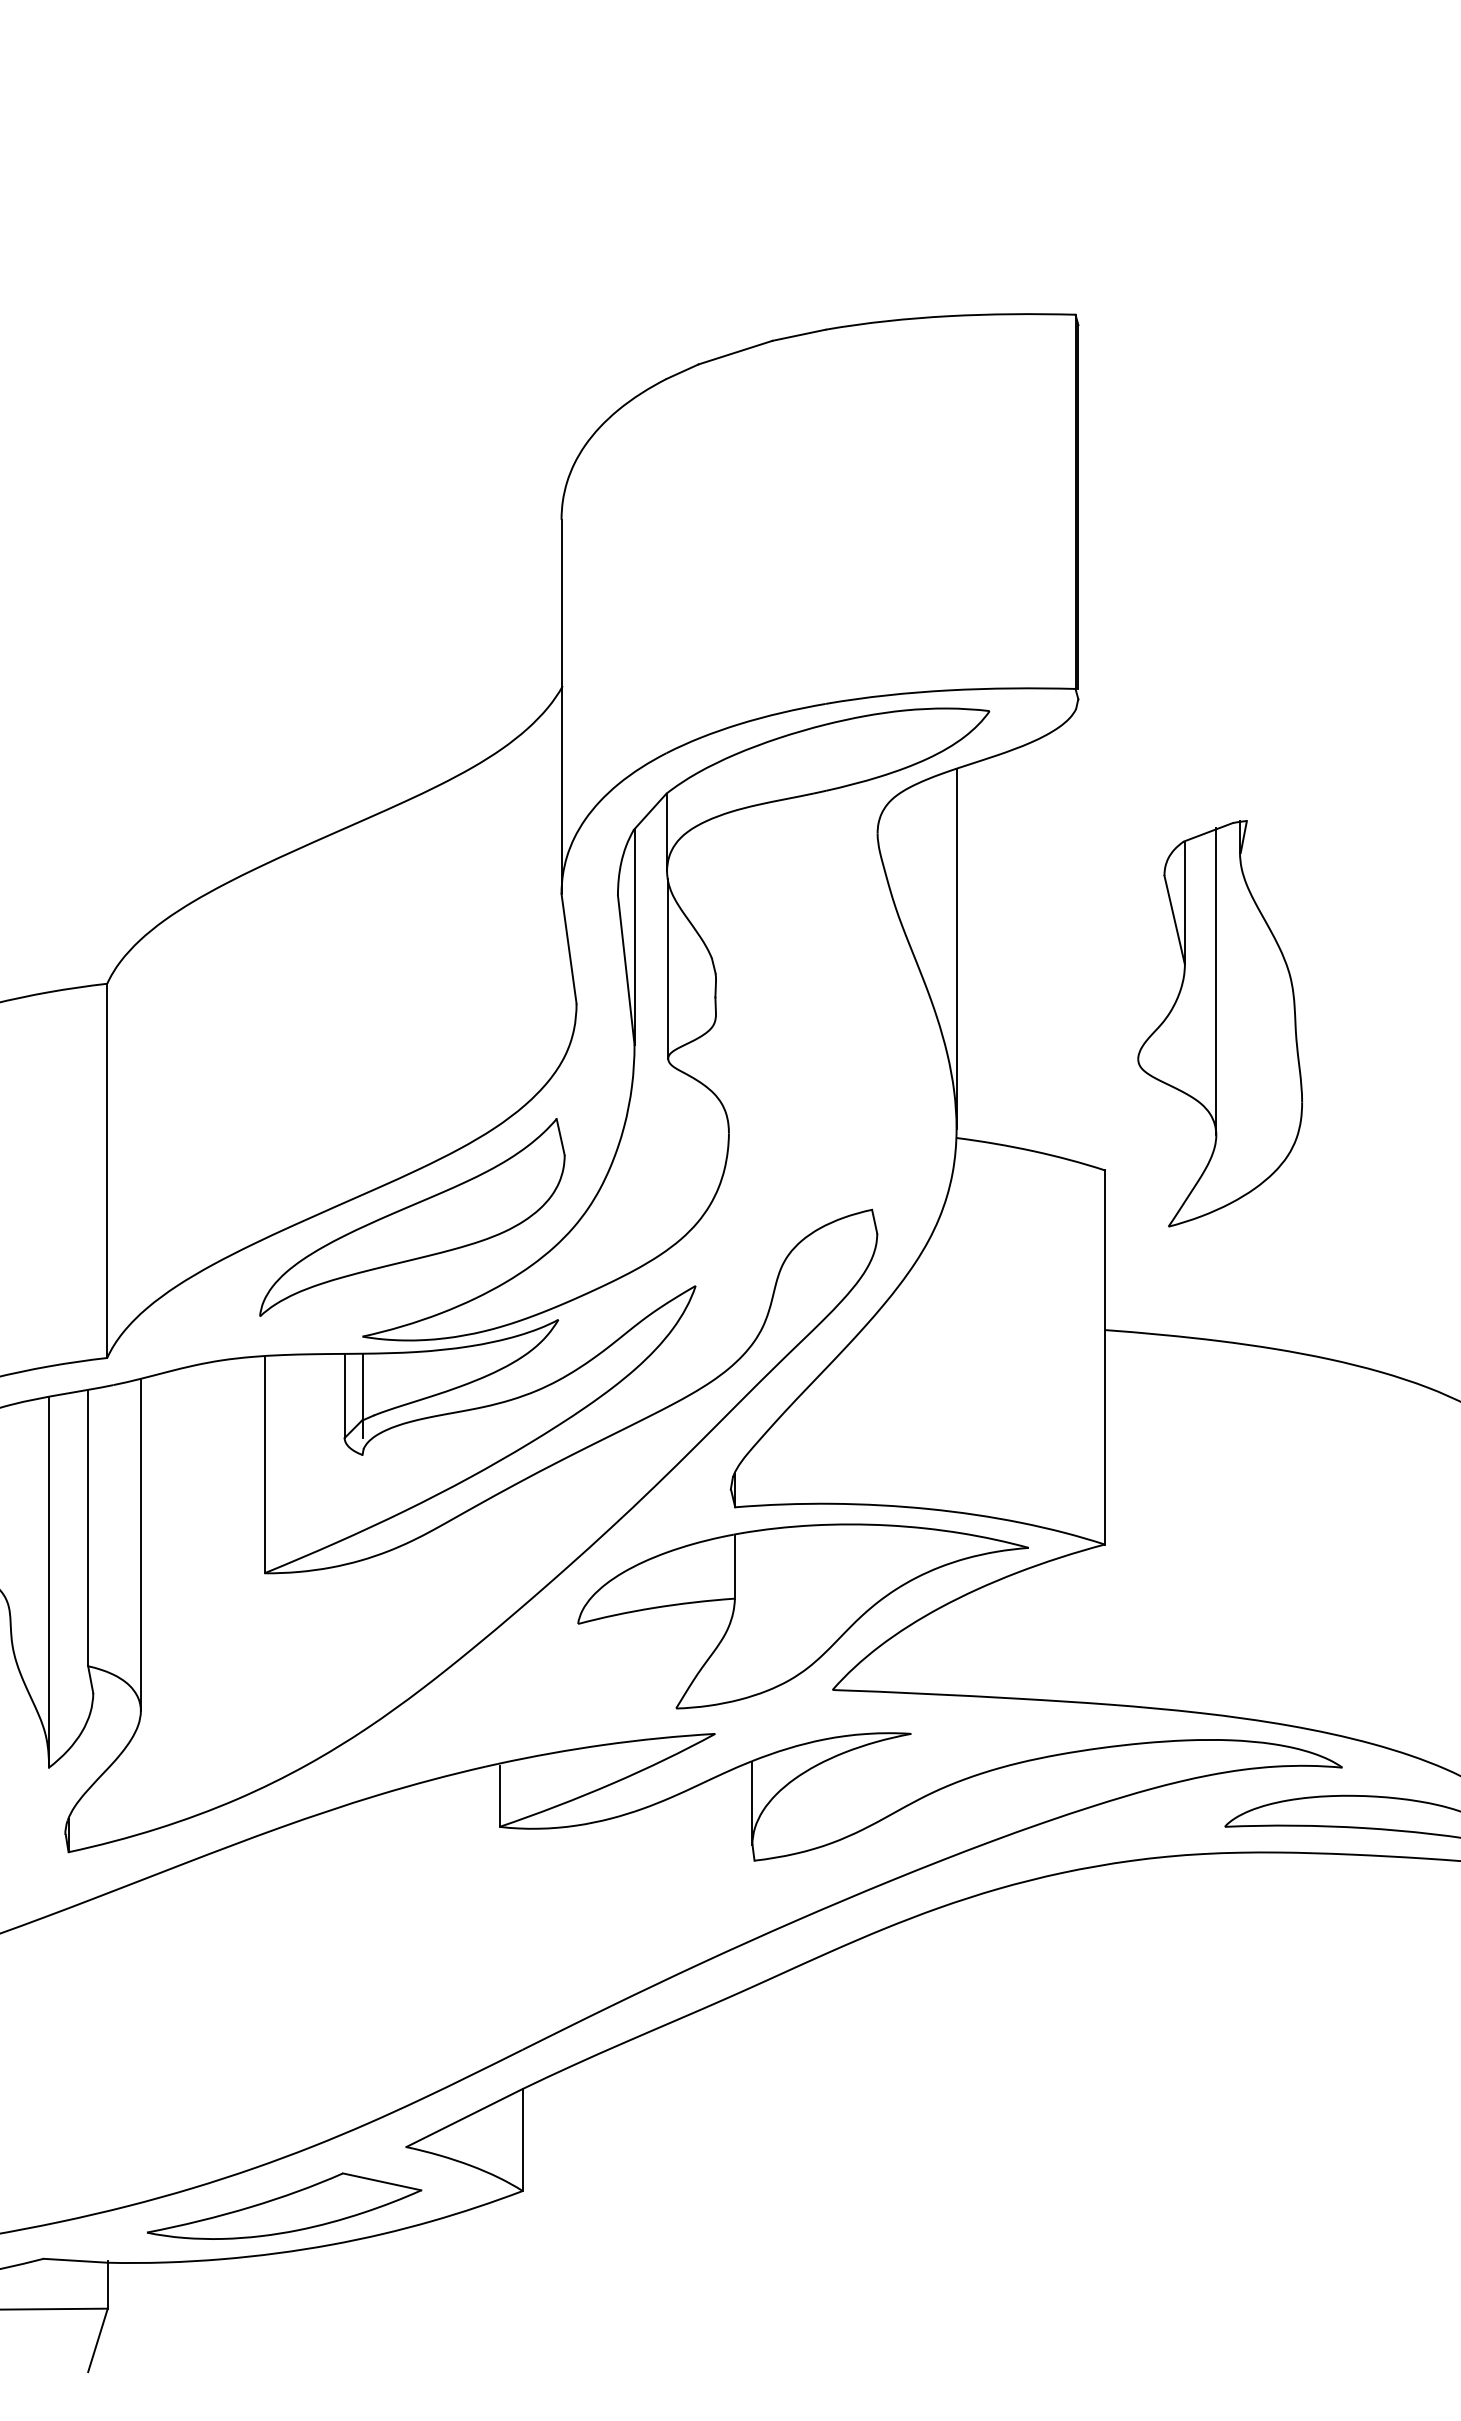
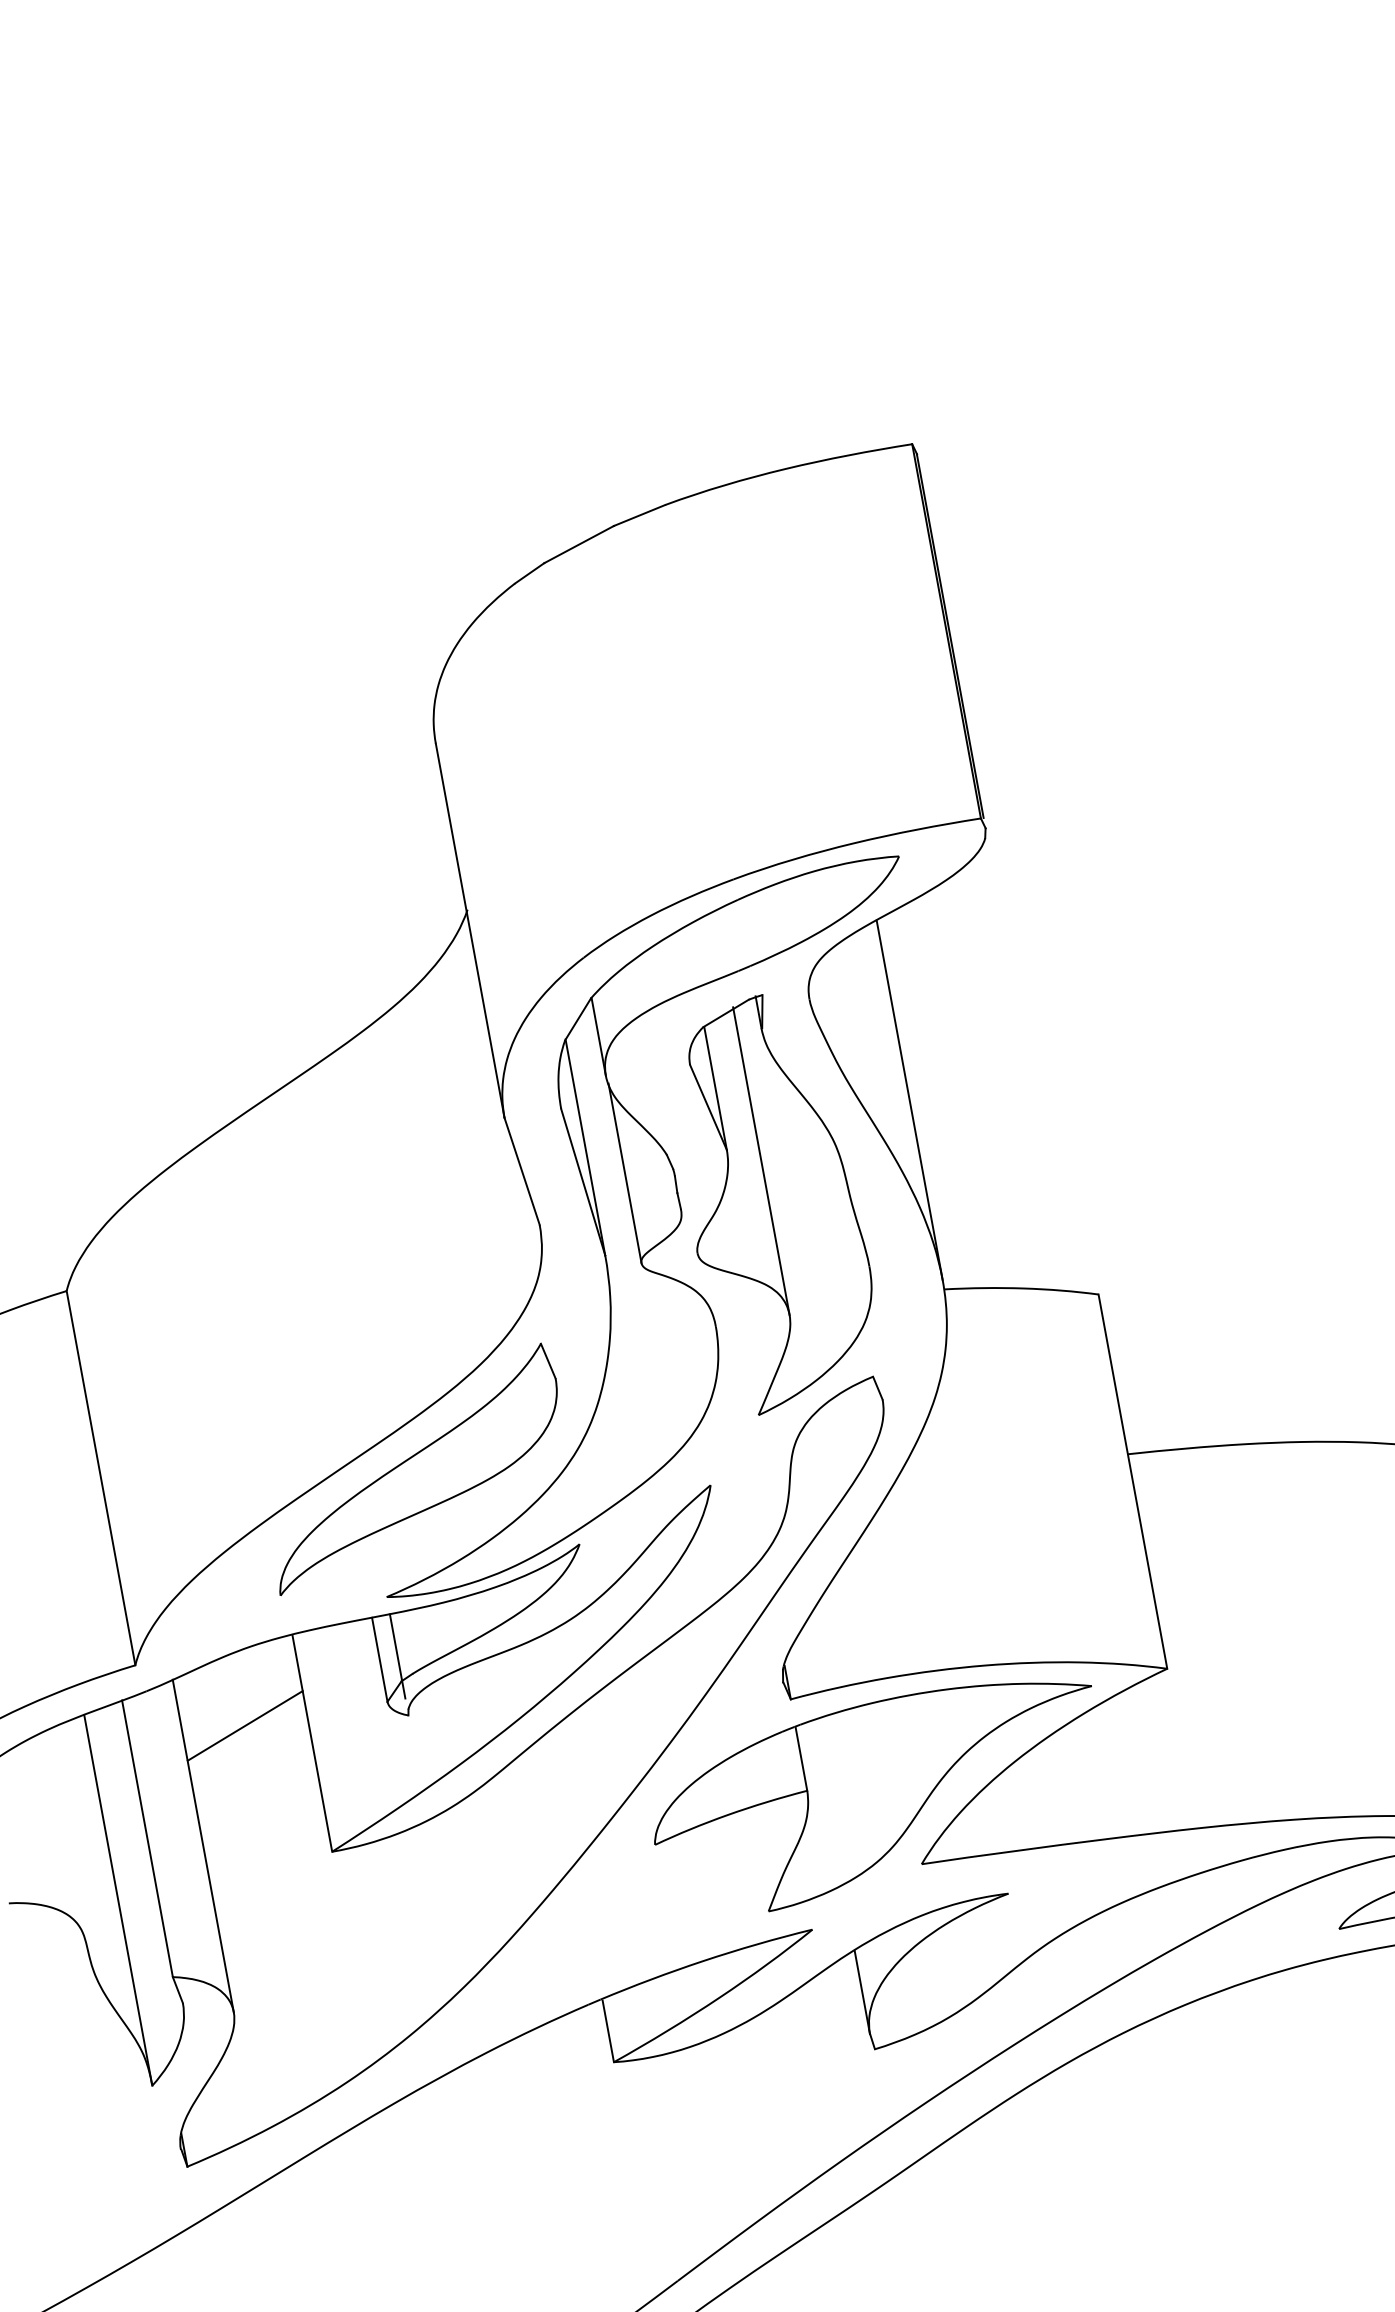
part: (1219, 1023) -> (772, 1202), moved
line: (202, 1435) -> (244, 1725), added

